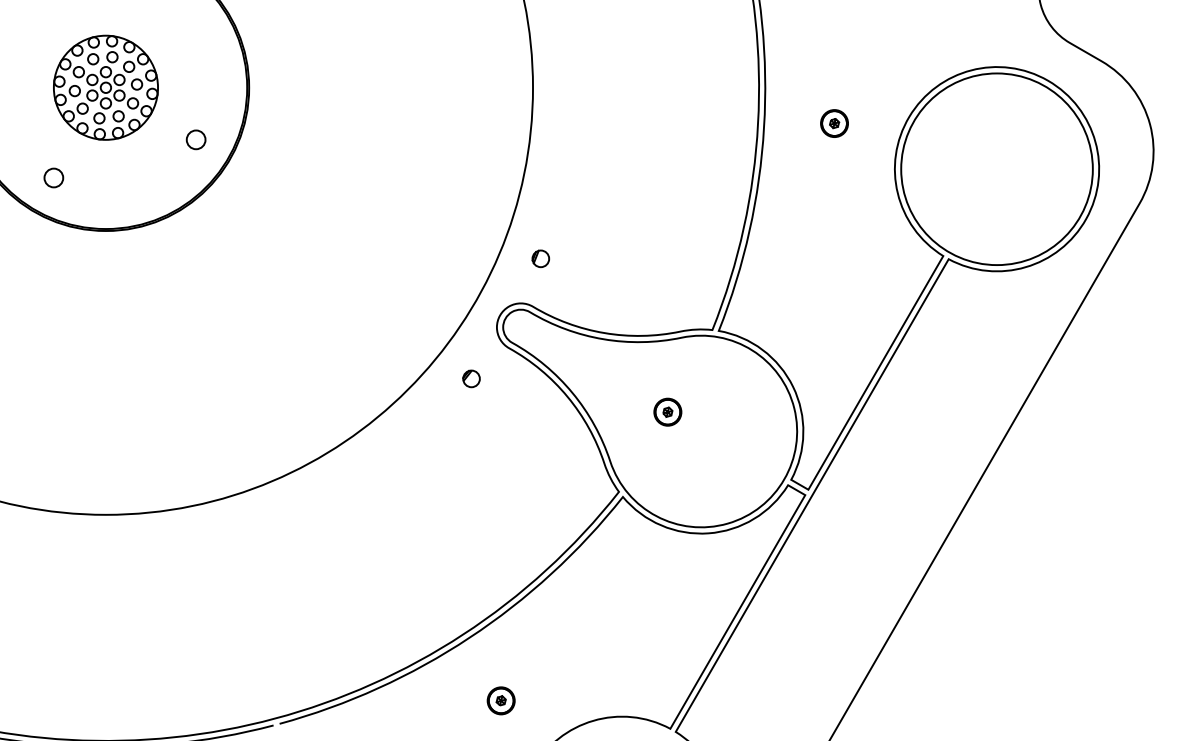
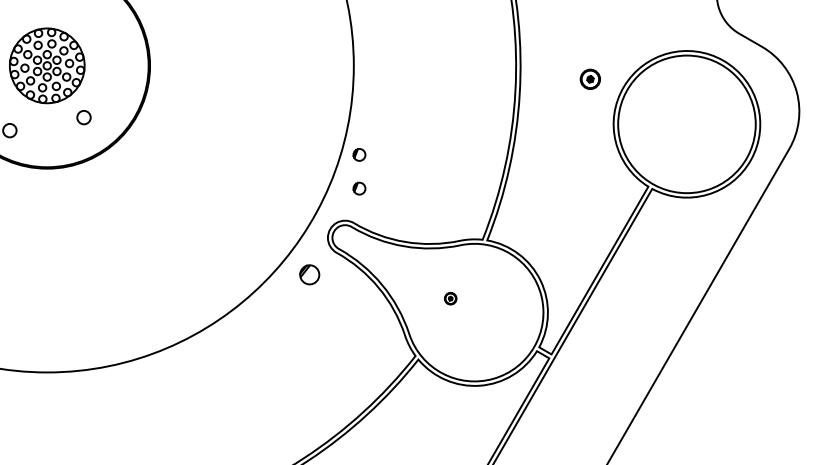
part: (834, 123) -> (590, 79), moved
circle: (195, 139) -> (83, 117), moved
part: (540, 211) -> (359, 154), added
part: (471, 378) -> (309, 274), size x1.6
part: (667, 411) -> (450, 298), size x0.6

